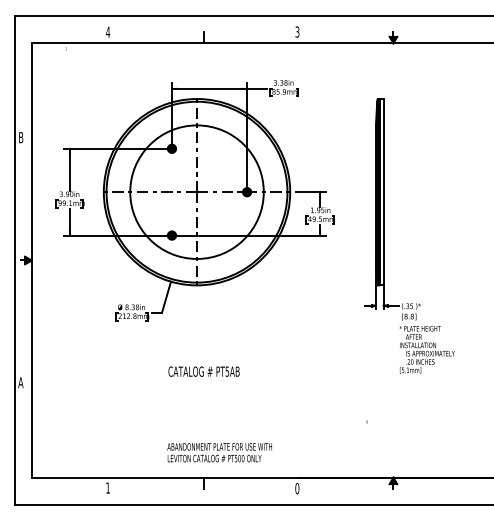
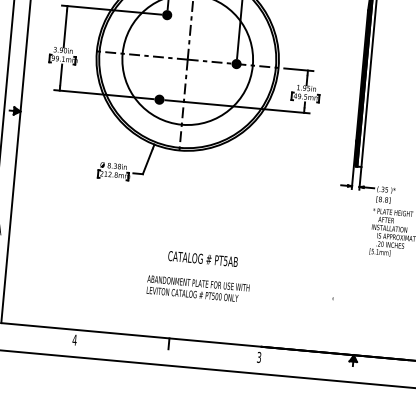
text: (203, 371) -> (202, 258), moved
text: (219, 452) -> (197, 288), moved
text: (107, 487) -> (74, 339), 1 -> 4
text: (297, 488) -> (259, 357), 0 -> 3

